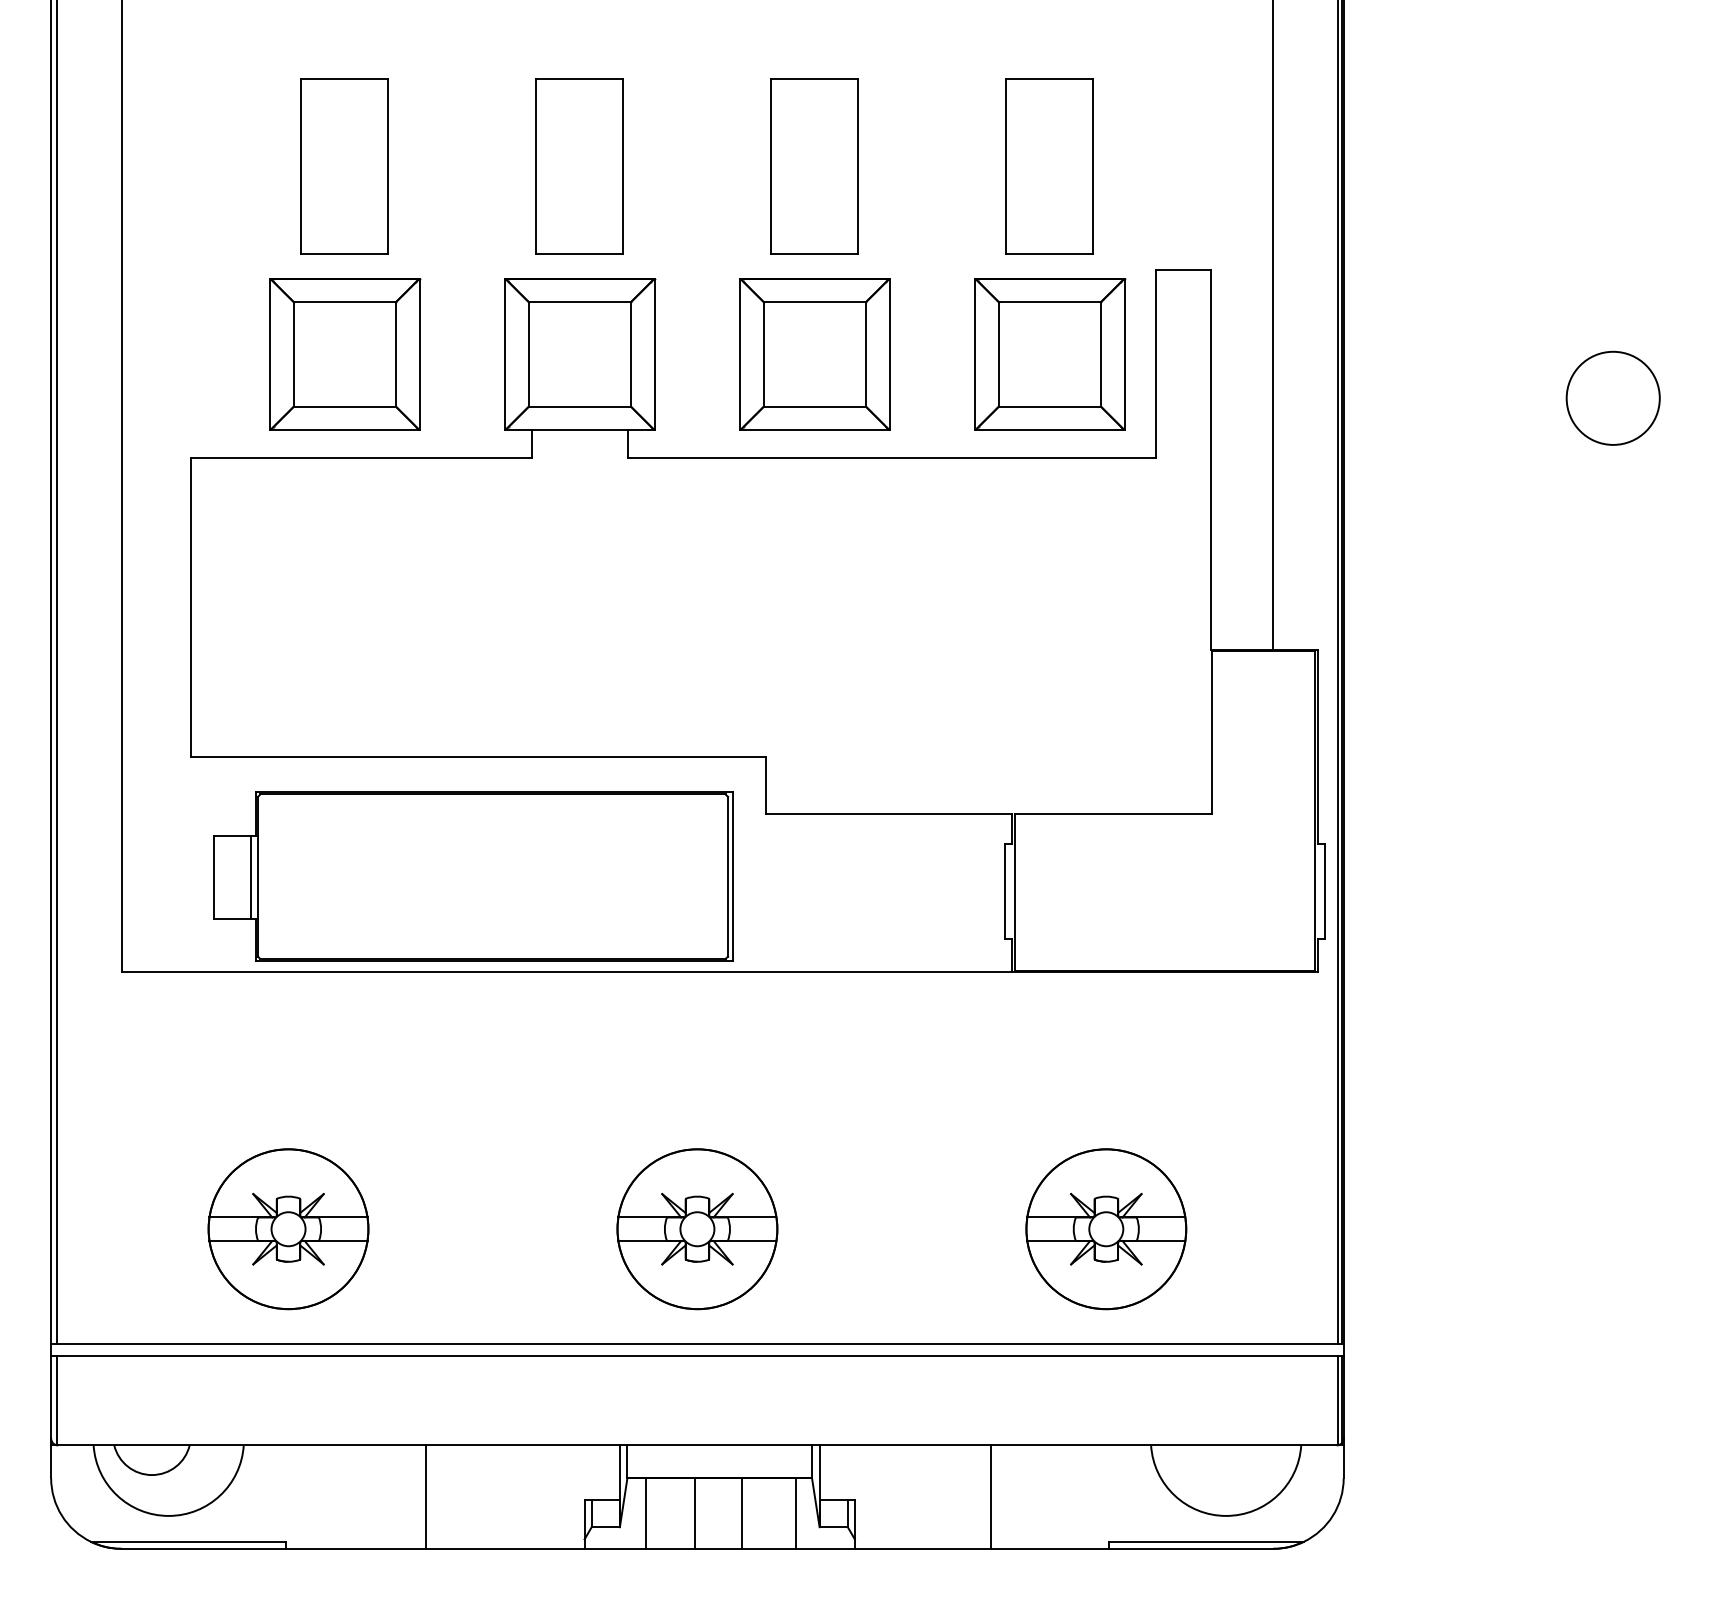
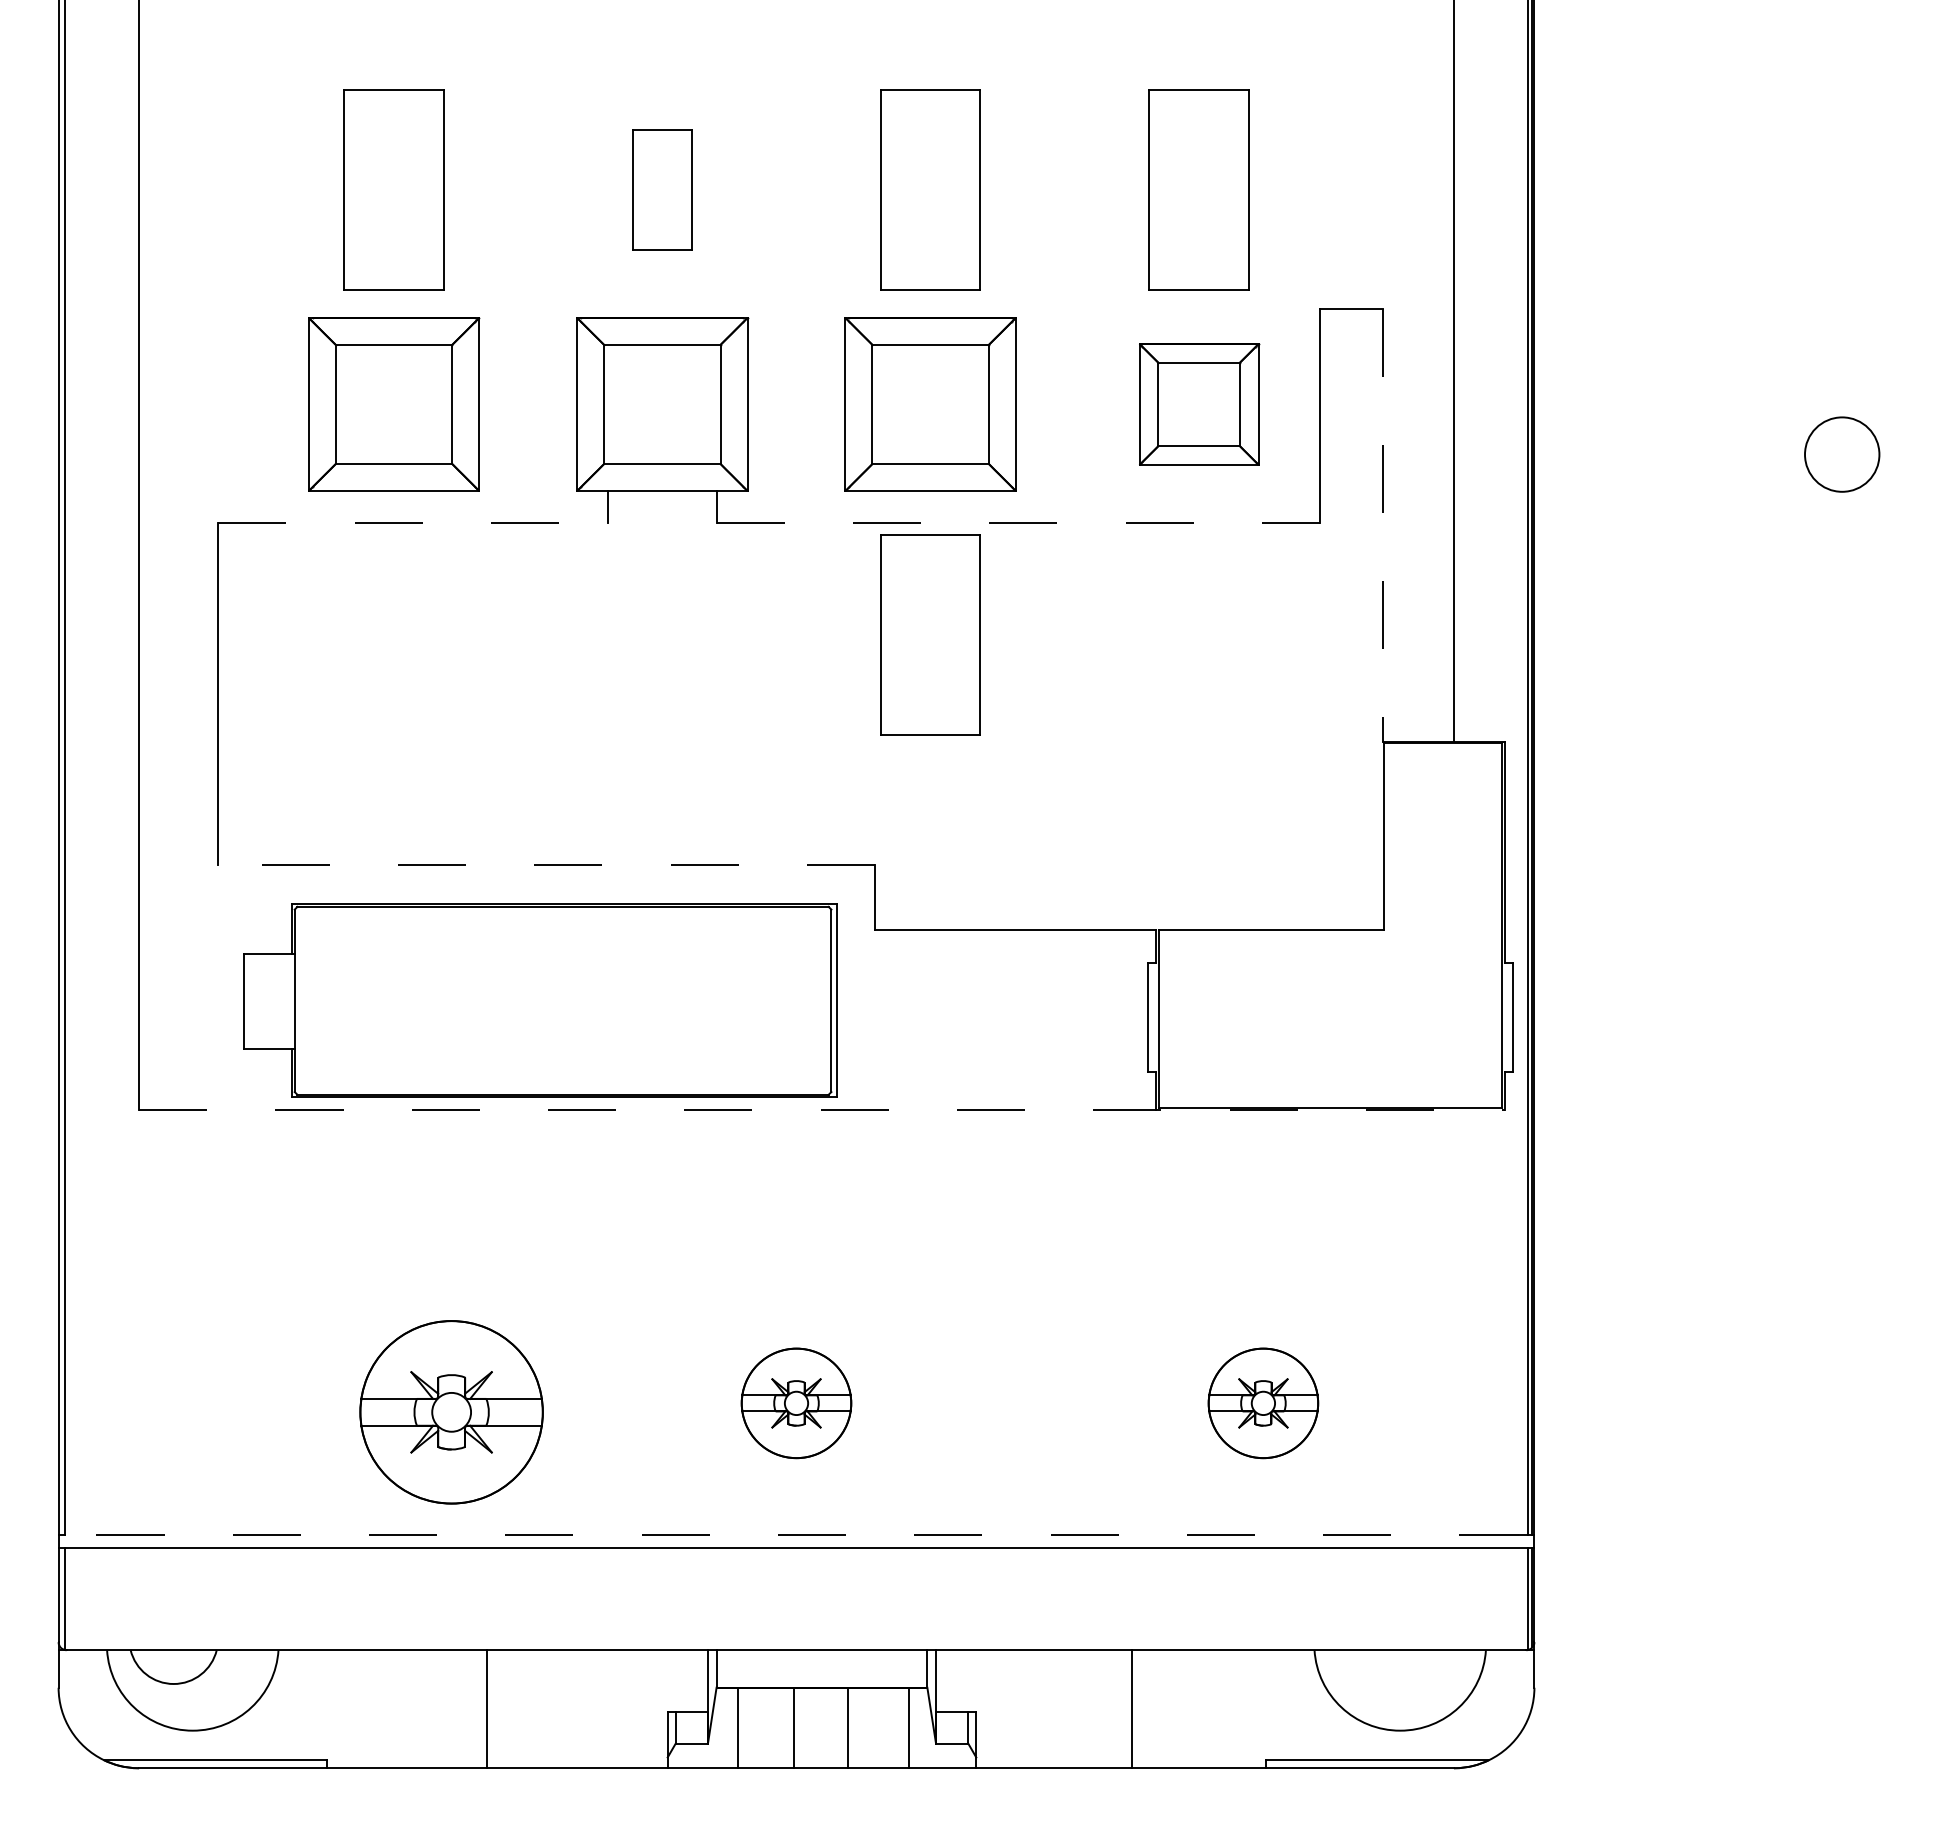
part: (580, 166) -> (662, 189), size x0.6
part: (1050, 354) -> (1199, 404), size x0.7
circle: (1613, 398) -> (1842, 454), size x0.7
line: (361, 458) -> (413, 523), solid -> dashed
line: (891, 458) -> (1018, 523), solid -> dashed
line: (1210, 460) -> (1382, 525), solid -> dashed
part: (814, 555) -> (930, 634), added
line: (478, 757) -> (546, 864), solid -> dashed
line: (251, 877) -> (287, 1001), removed
line: (720, 971) -> (822, 1109), solid -> dashed
part: (288, 1229) -> (451, 1412), moved
part: (697, 1229) -> (796, 1403), size x0.6
part: (1106, 1229) -> (1263, 1403), size x0.6
line: (697, 1344) -> (796, 1534), solid -> dashed

